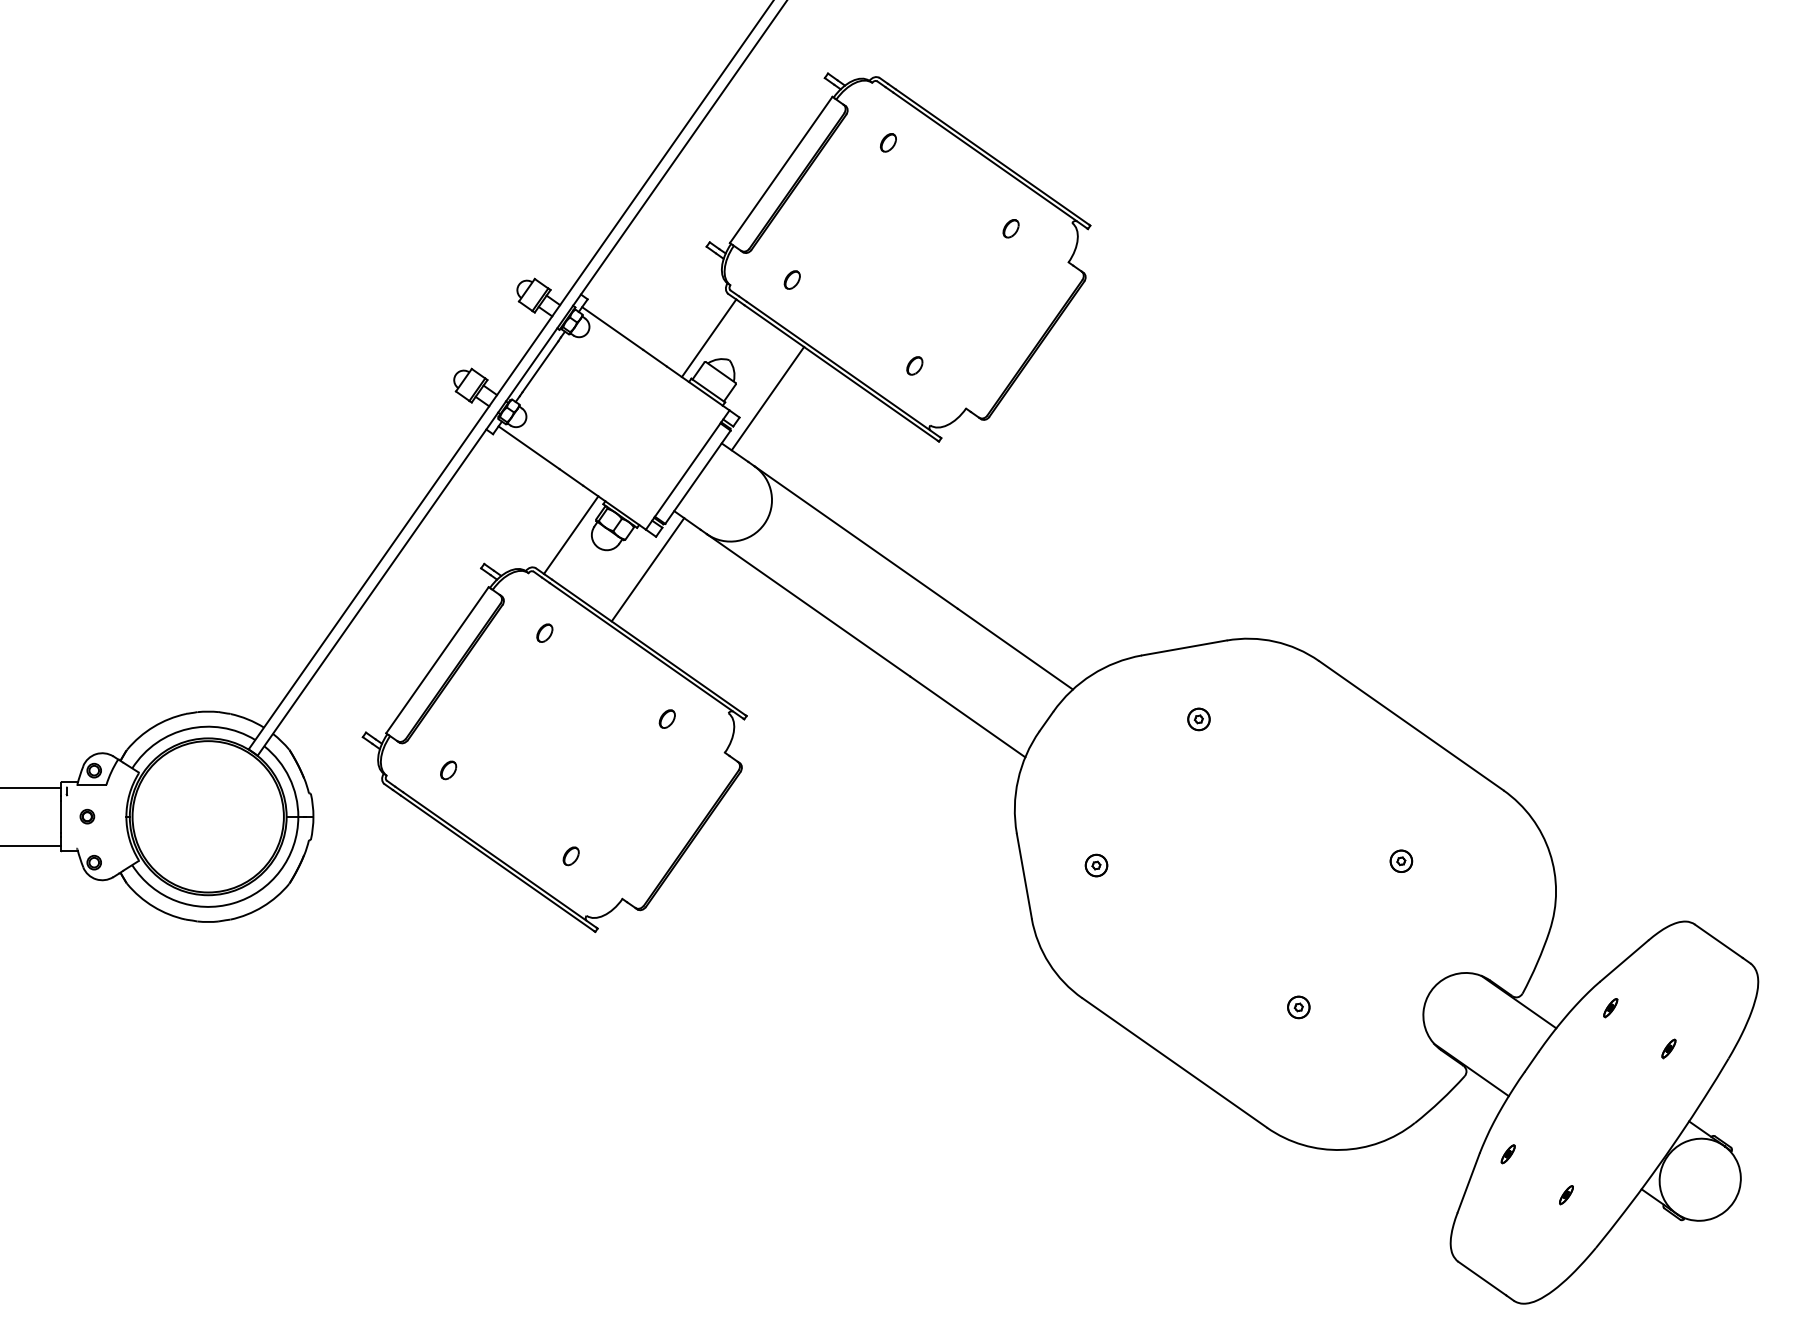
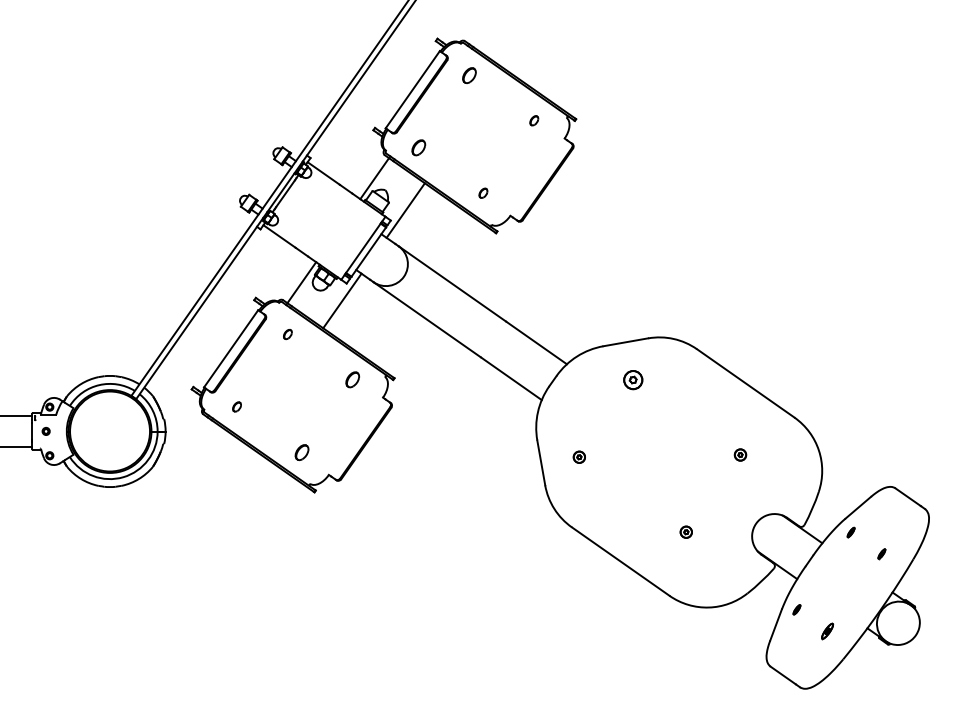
part: (888, 141) -> (469, 74), size x1.6
part: (792, 279) -> (418, 147), size x1.6
part: (667, 718) -> (352, 379), size x1.6
part: (1198, 718) -> (633, 379), size x1.6
part: (570, 854) -> (301, 451), size x1.6
part: (1566, 1195) -> (827, 631), size x1.6

